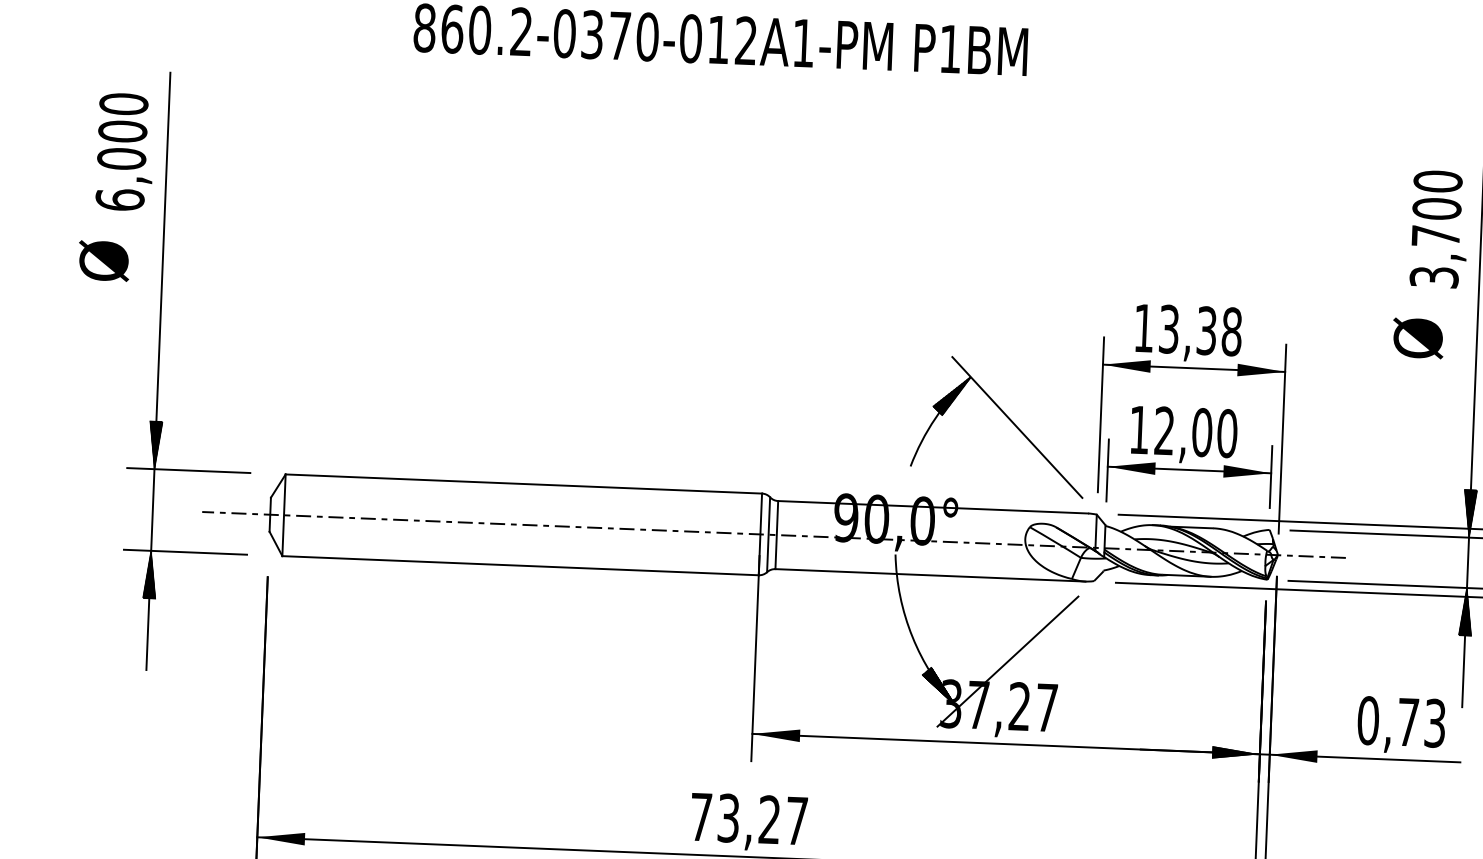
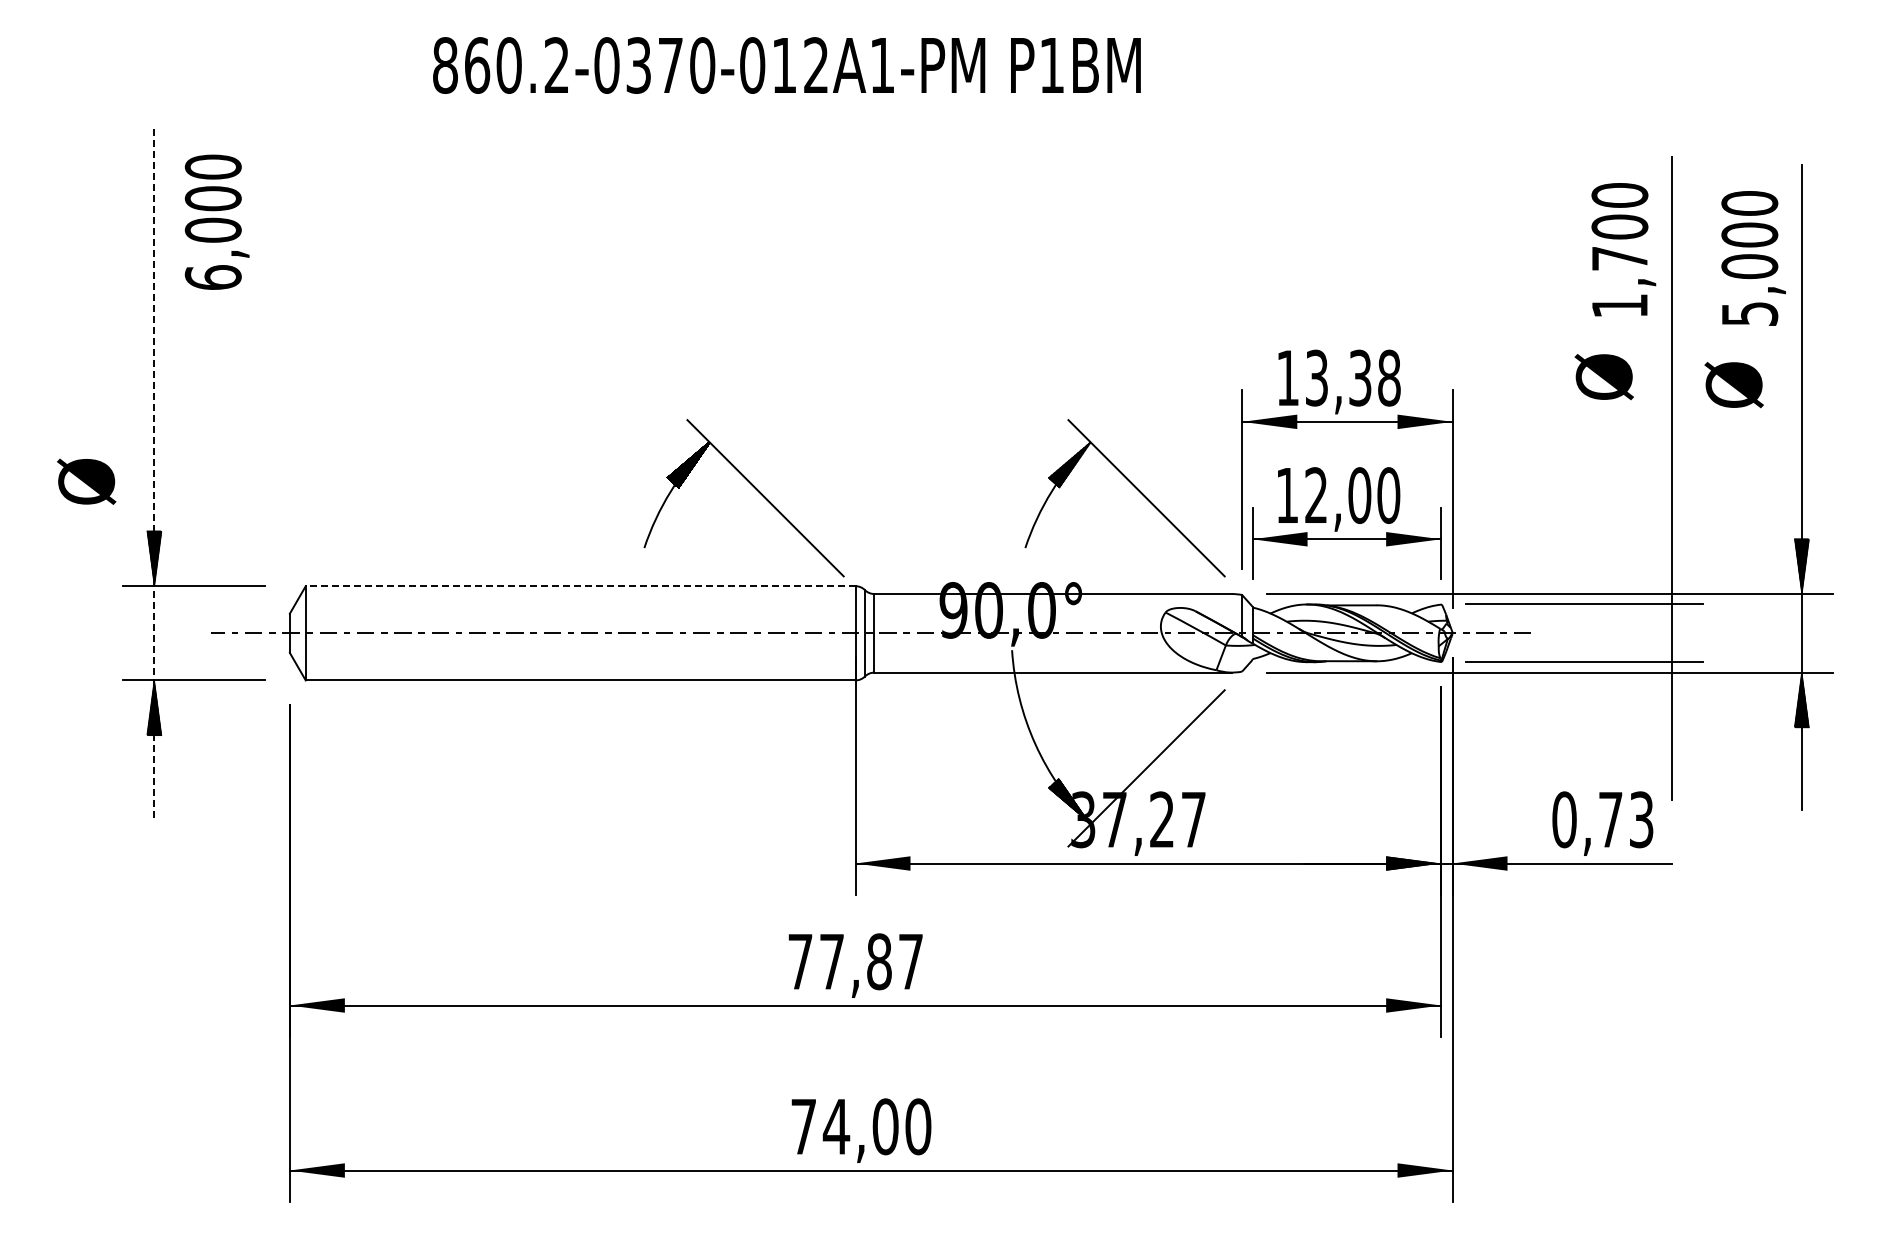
text: (124, 151) -> (216, 221), moved
text: (103, 260) -> (86, 481), moved
text: (1433, 276) -> (1619, 305), 3,700 -> 1,700
line: (158, 371) -> (154, 473), solid -> dashed
part: (677, 404) -> (753, 487), added
line: (523, 484) -> (580, 586), solid -> dashed
hatch: (1469, 513) -> (1671, 576), removed
hatch: (1465, 611) -> (1671, 689), removed
text: (748, 818) -> (855, 961), 73,27 -> 77,87

